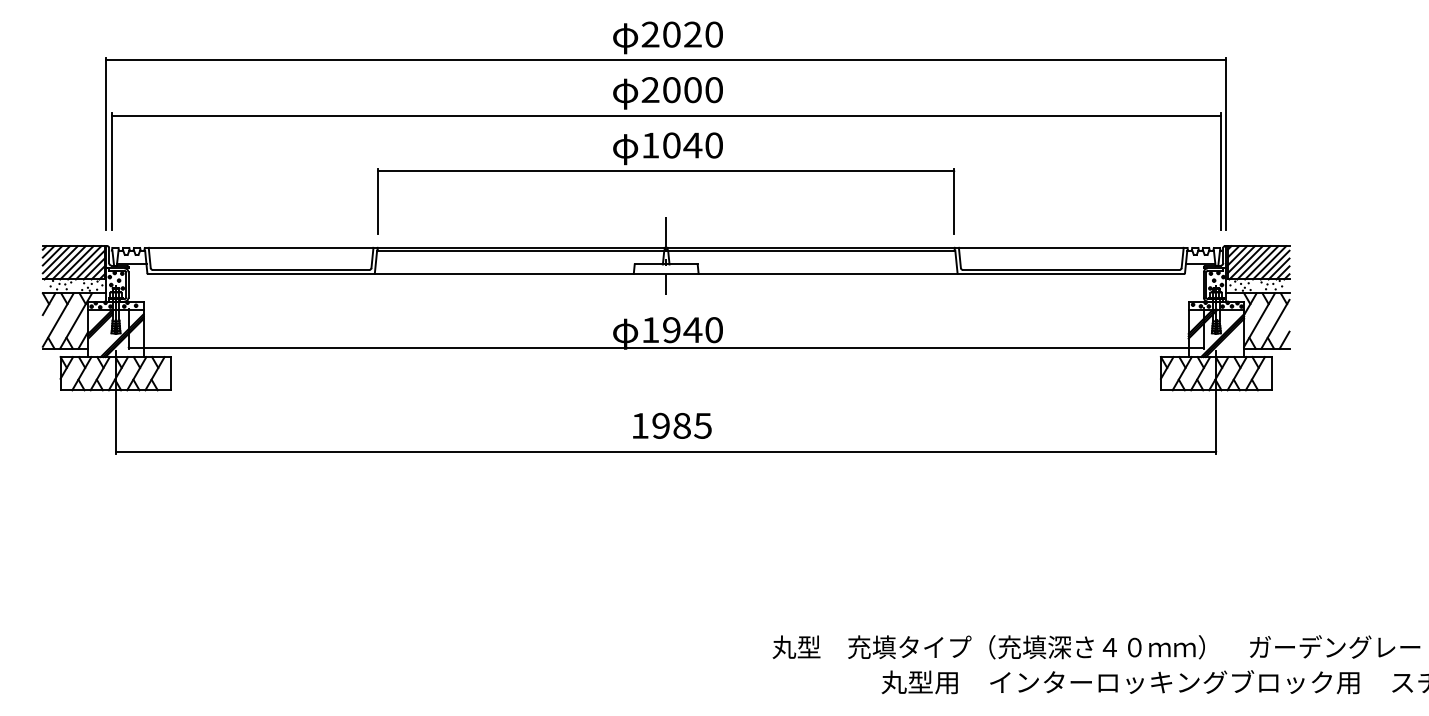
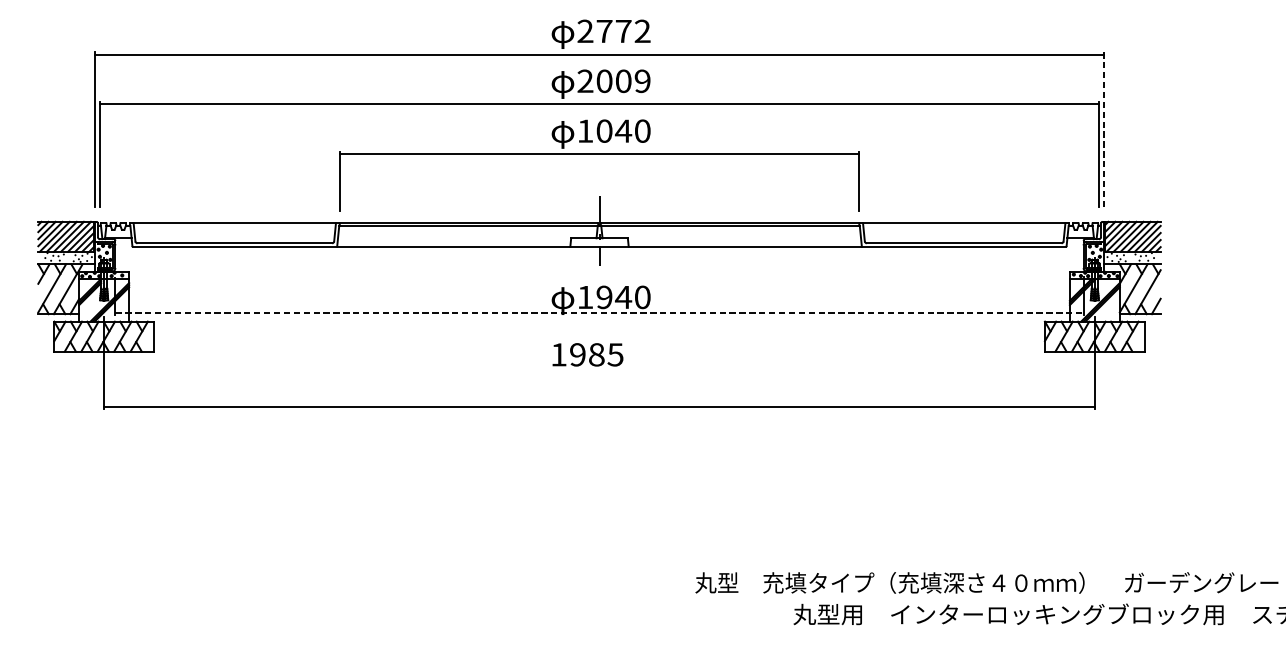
text: (692, 34) -> (623, 31), 2020 -> 2772
text: (713, 90) -> (642, 81), 2000 -> 2009
line: (1226, 143) -> (1103, 129), solid -> dashed
line: (666, 347) -> (599, 313), solid -> dashed
text: (672, 425) -> (588, 354), moved

